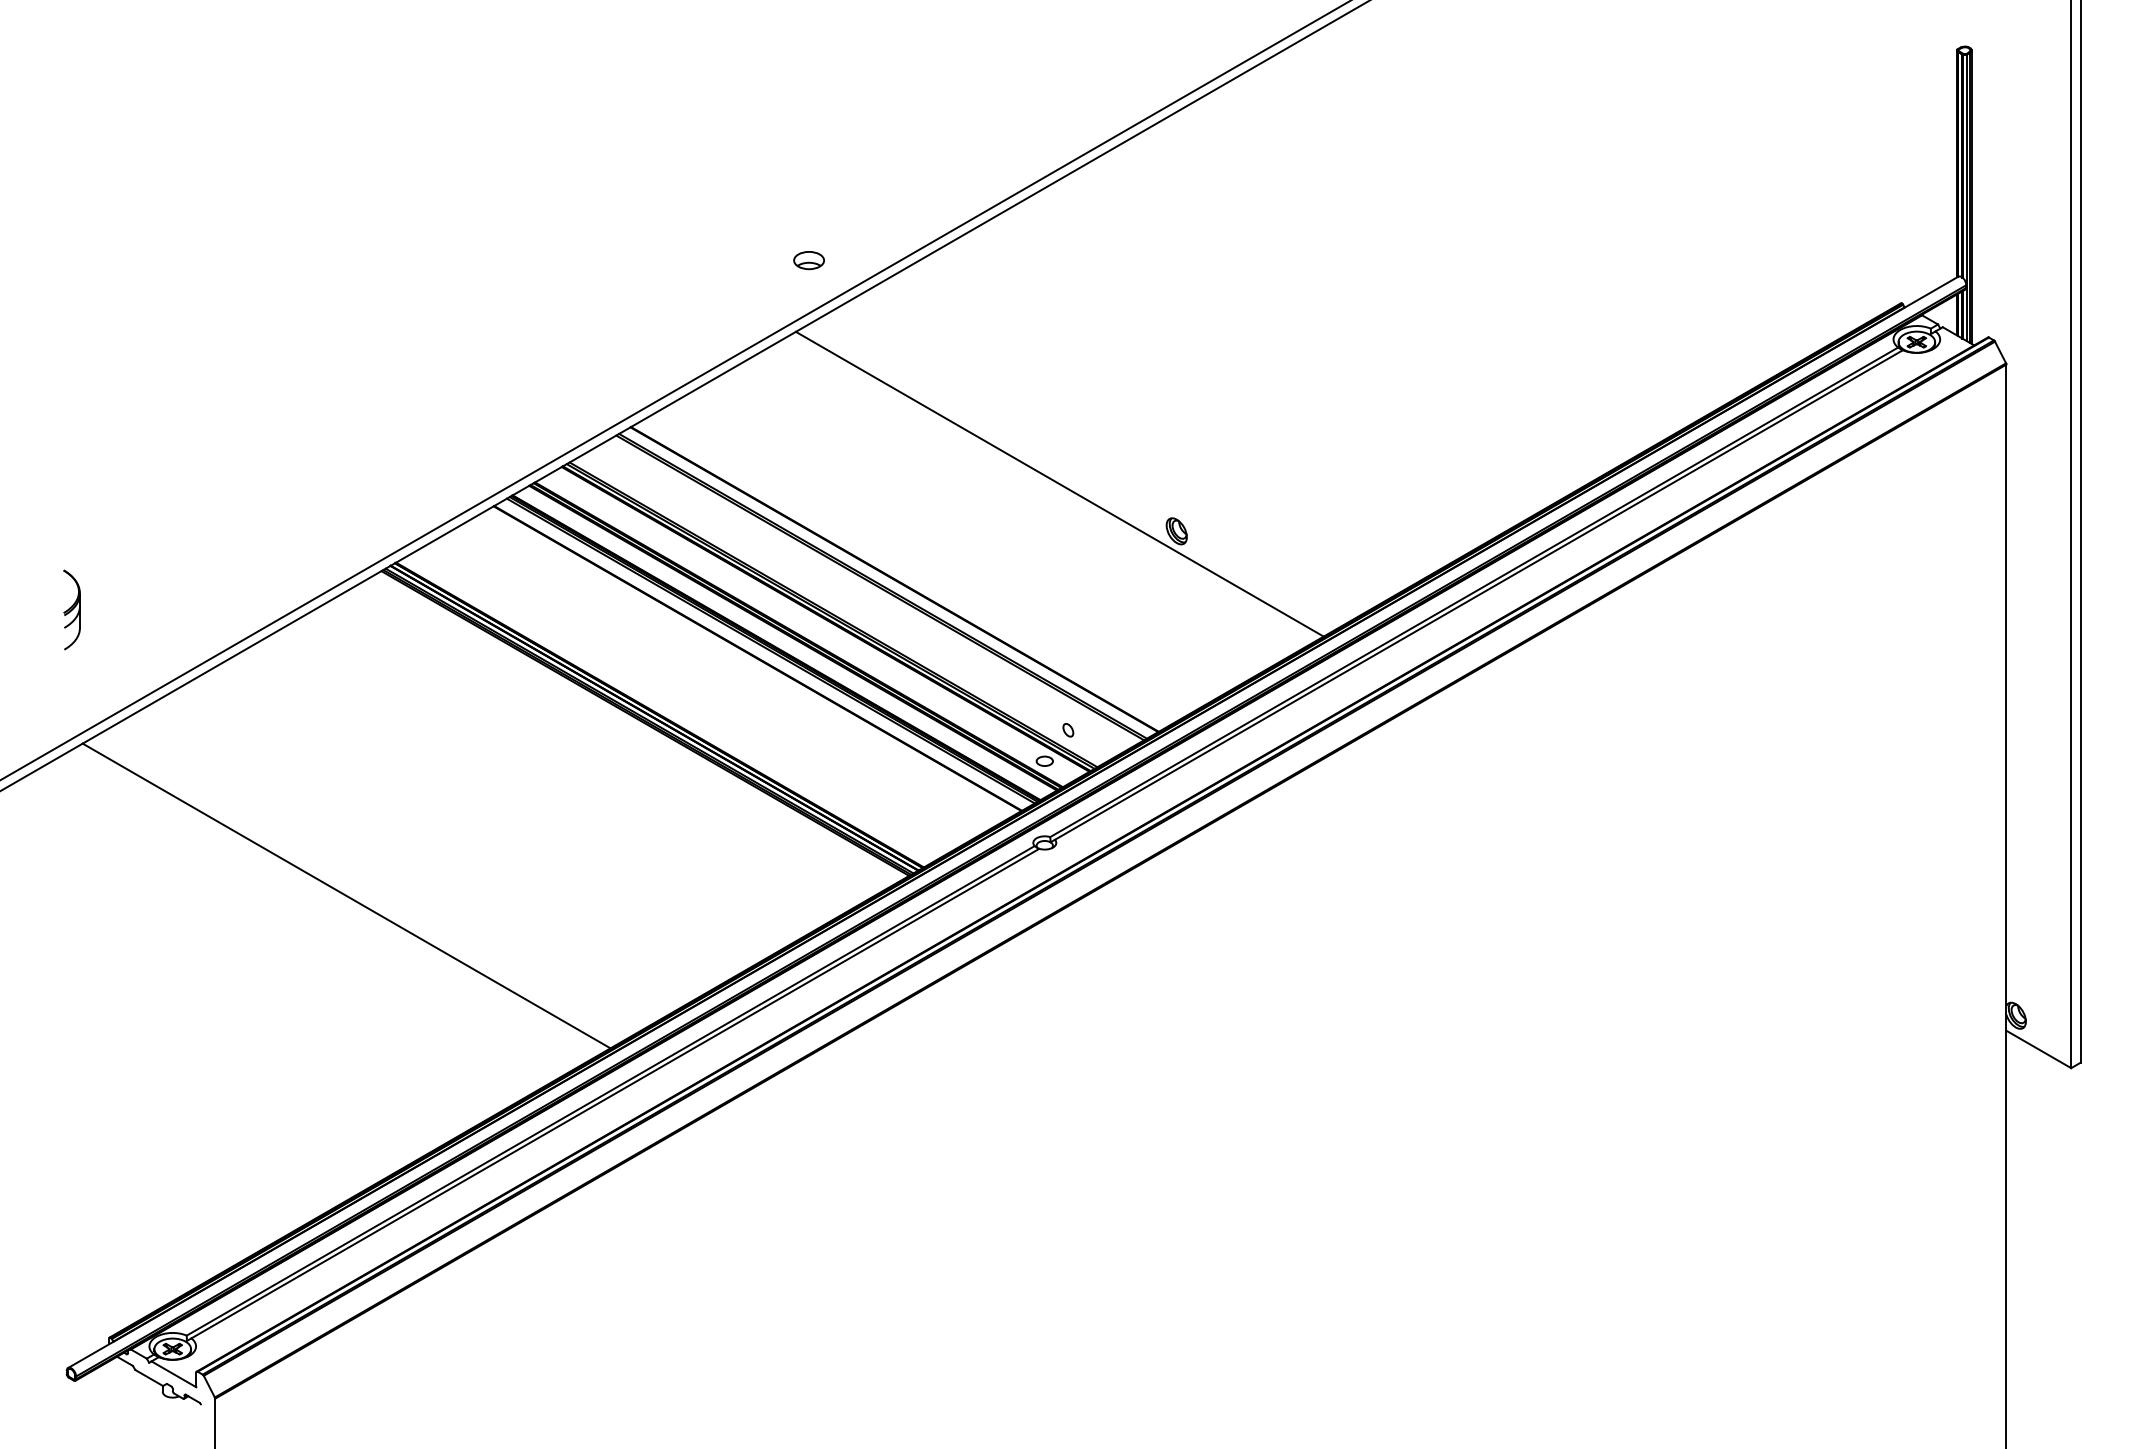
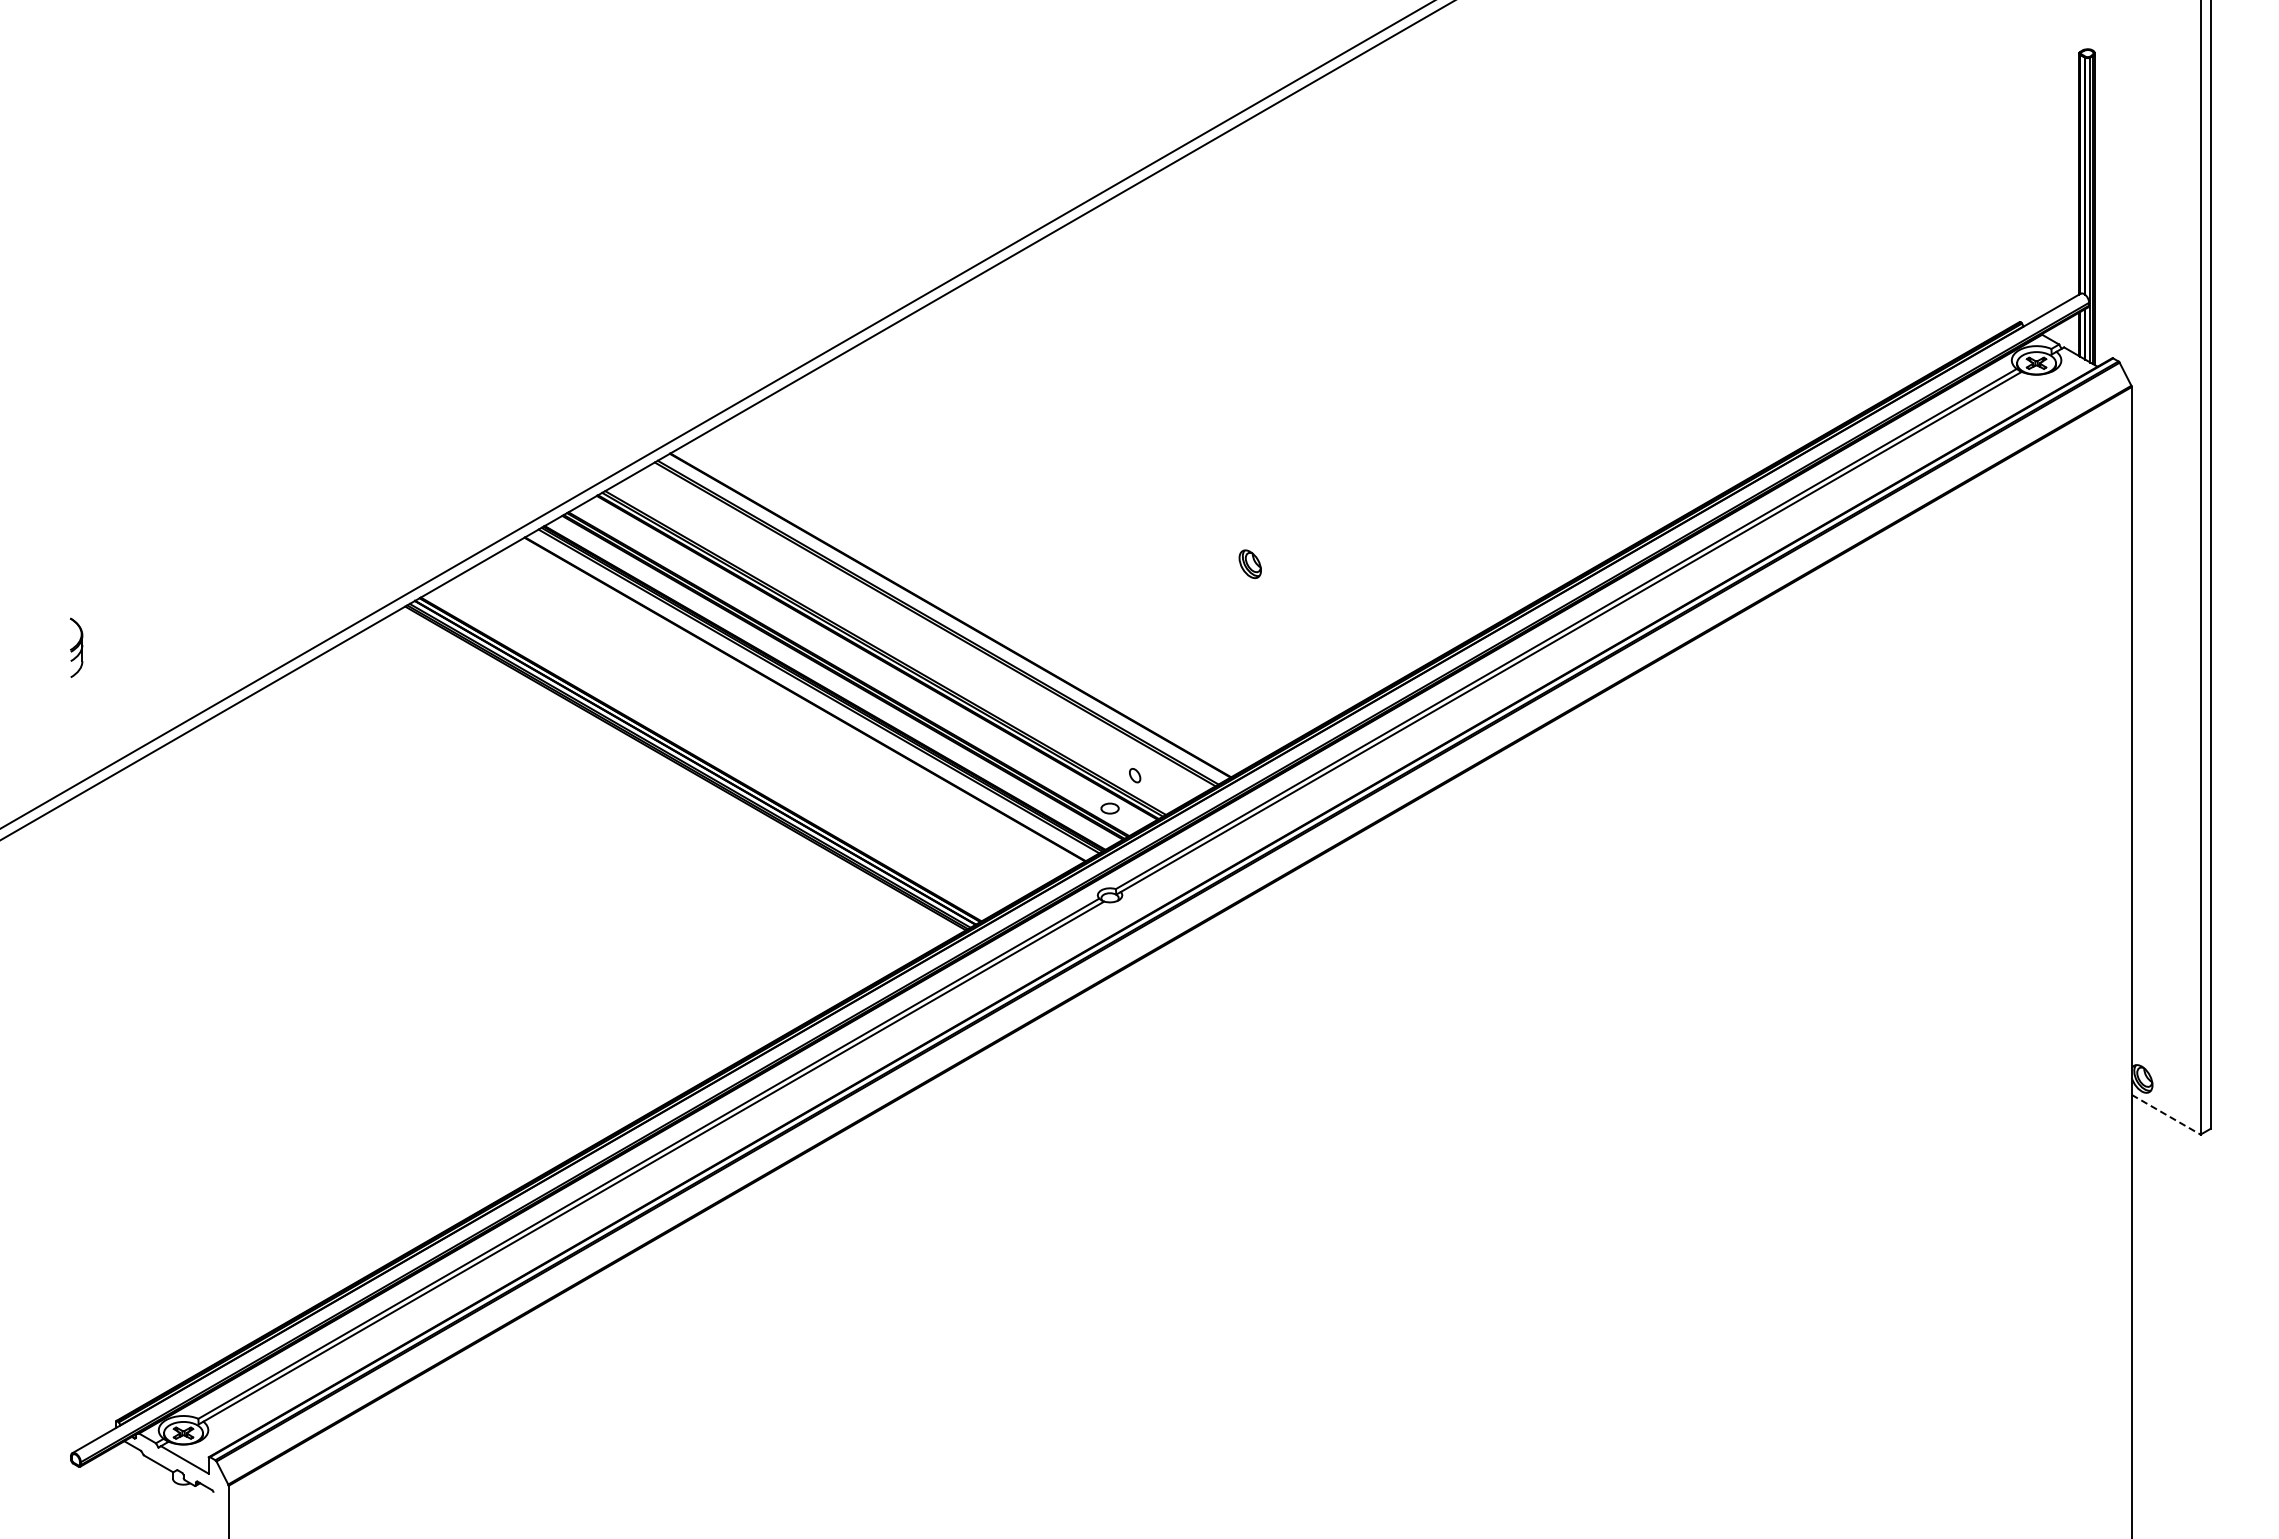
part: (808, 260) -> (859, 276), removed
line: (1059, 484) -> (1125, 514), removed
part: (72, 609) -> (76, 647), size x0.7
line: (345, 895) -> (367, 951), removed
line: (2039, 1049) -> (2166, 1114), solid -> dashed

